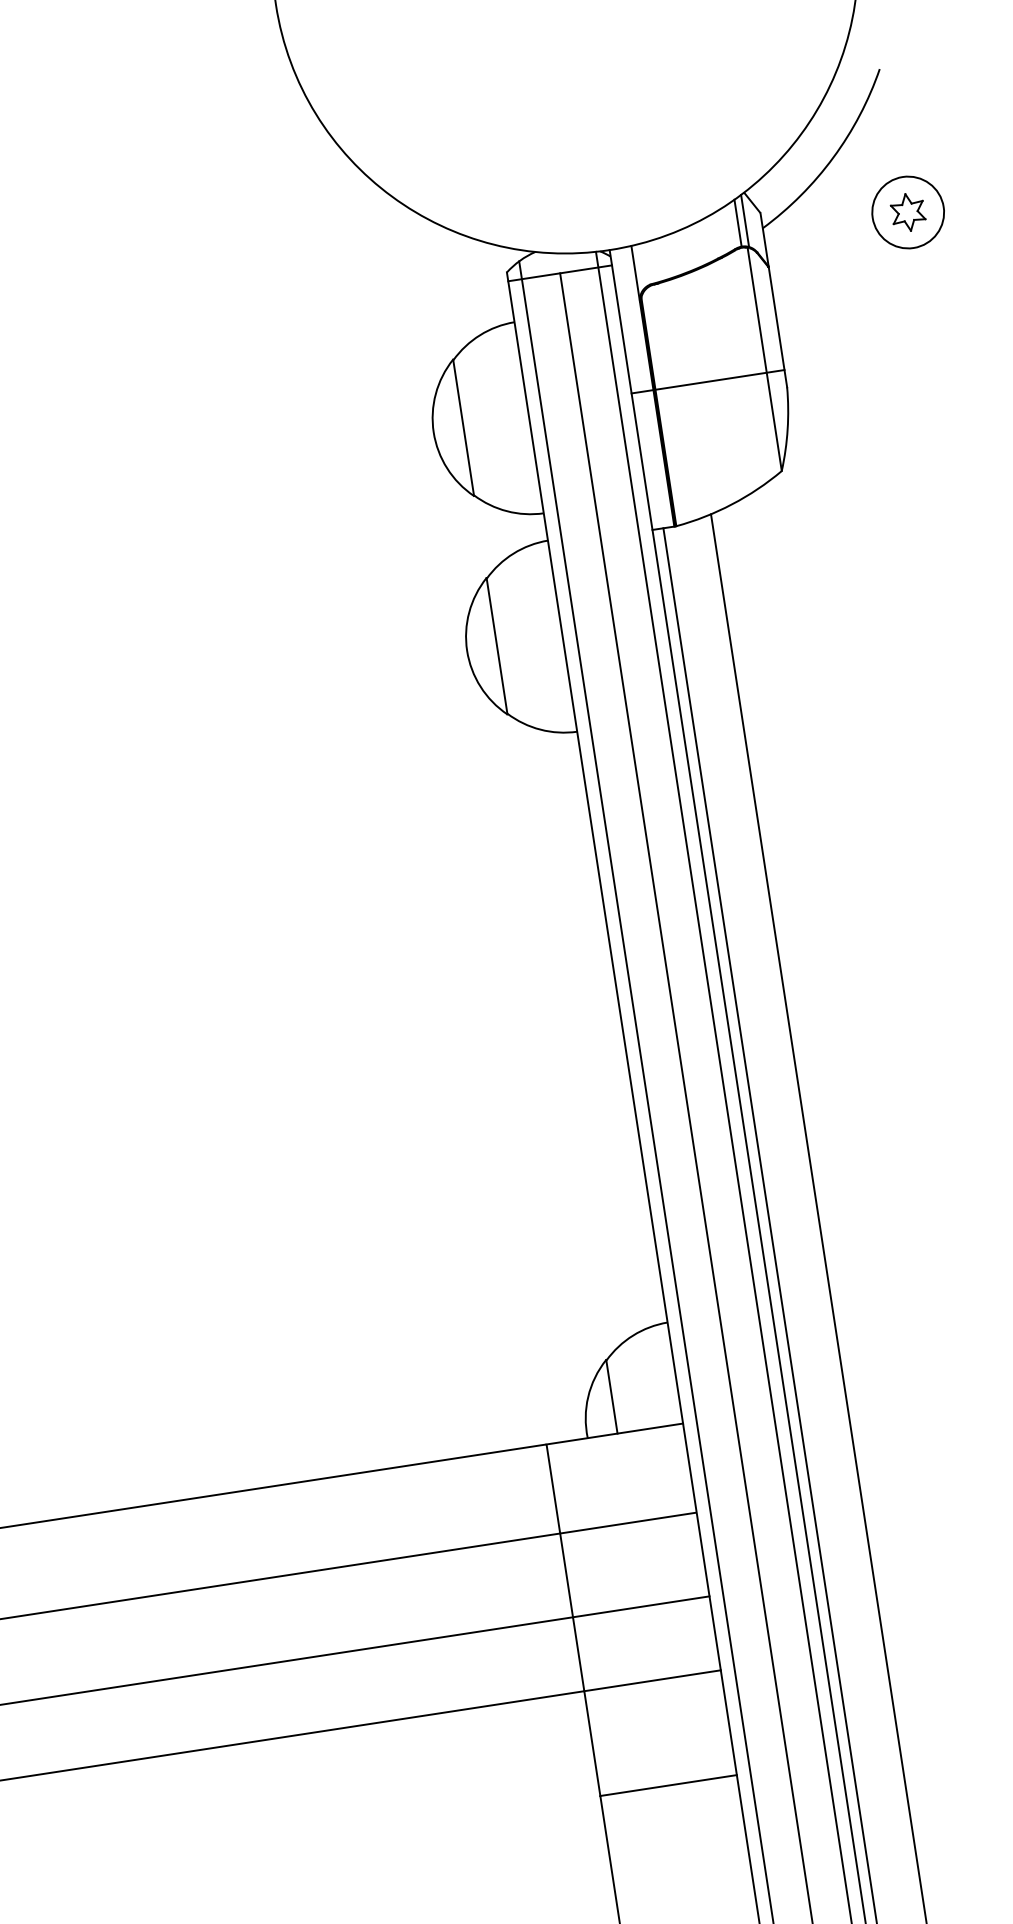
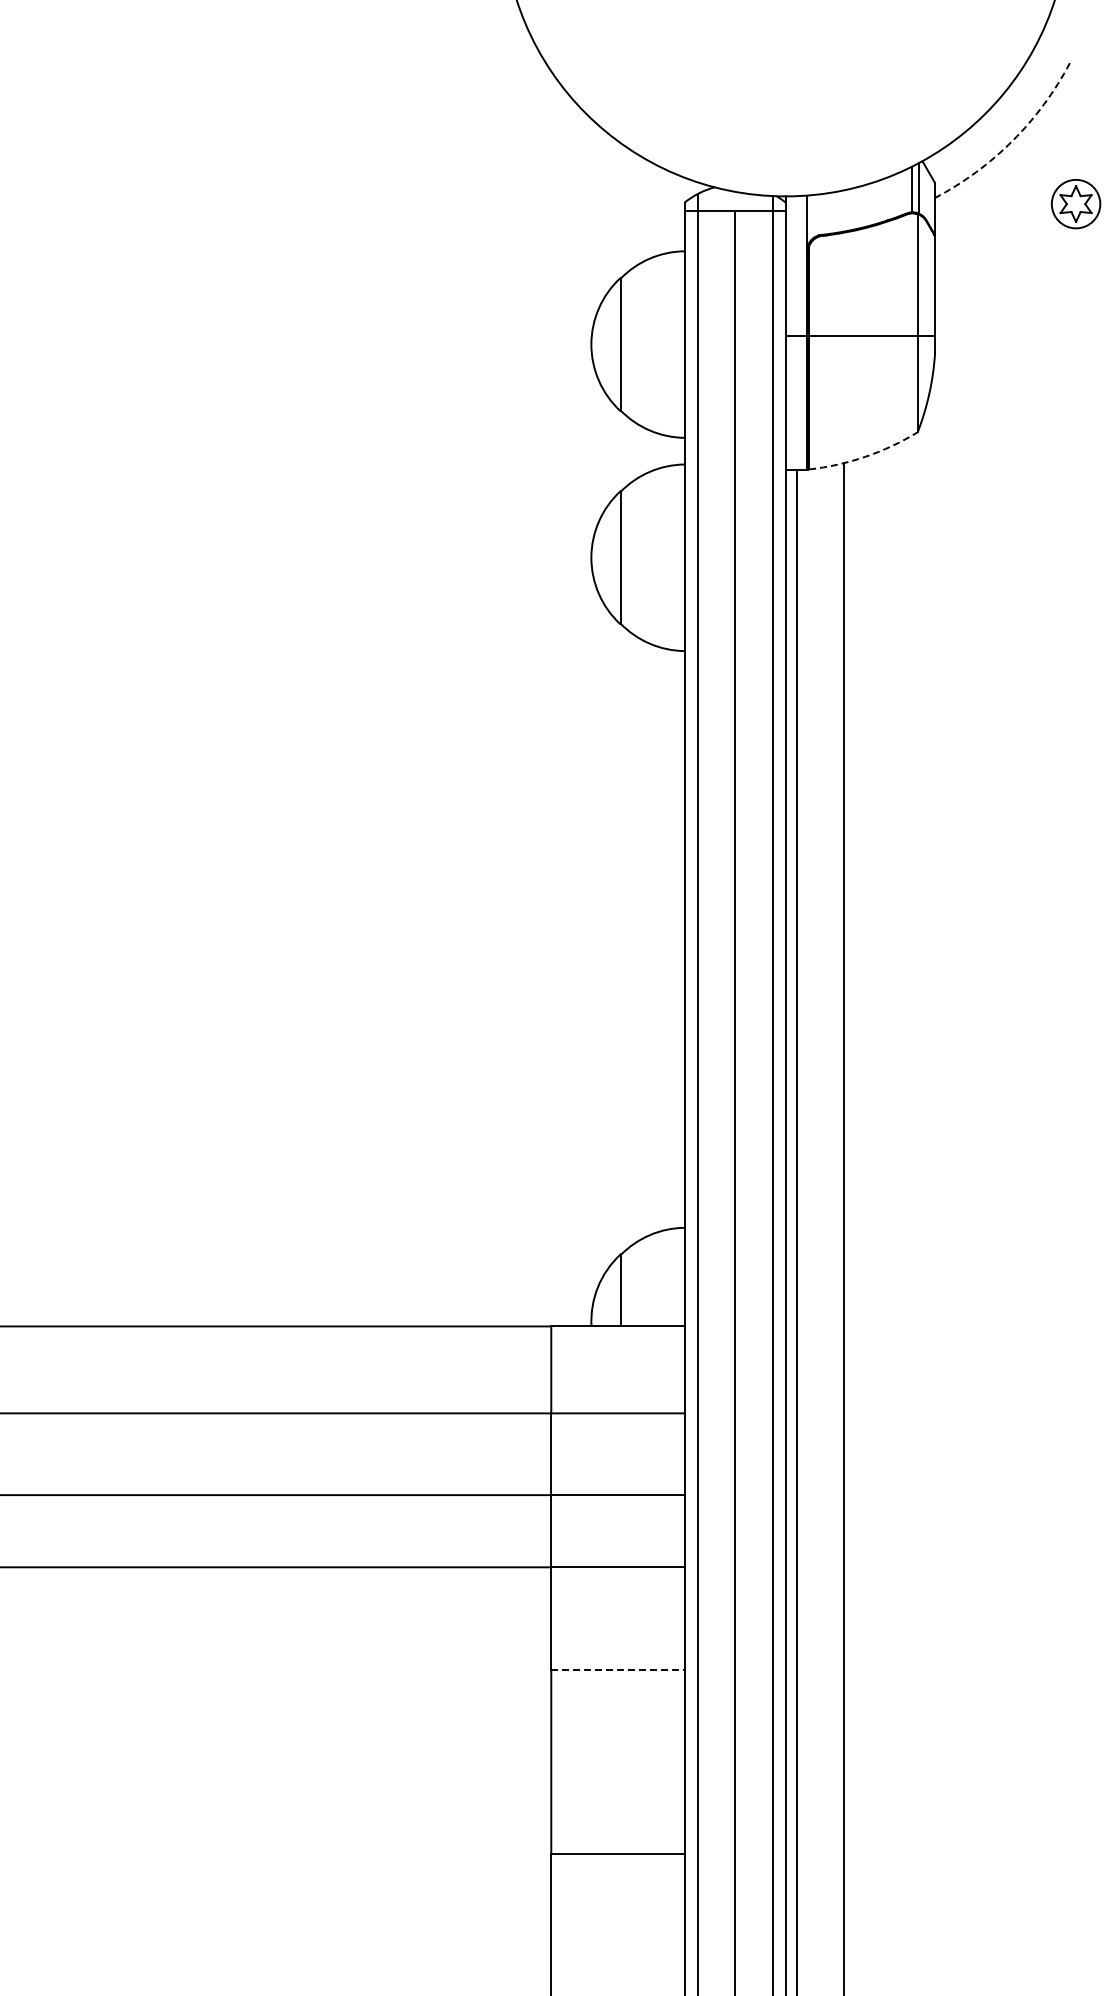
arc: (833, 157) -> (1012, 140), solid -> dashed
circle: (907, 211) -> (1075, 203), size x0.7
arc: (732, 504) -> (865, 456), solid -> dashed
line: (668, 1785) -> (617, 1669), solid -> dashed

